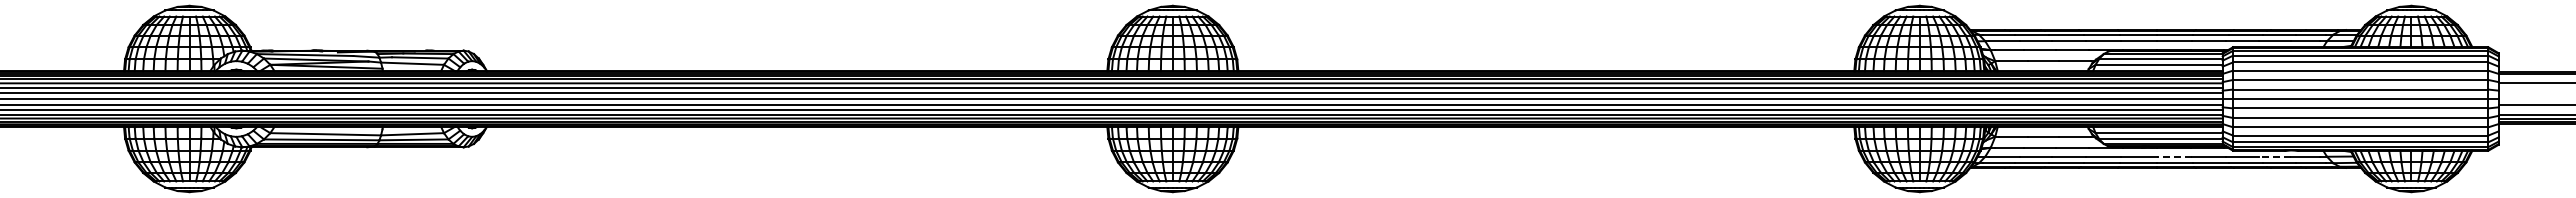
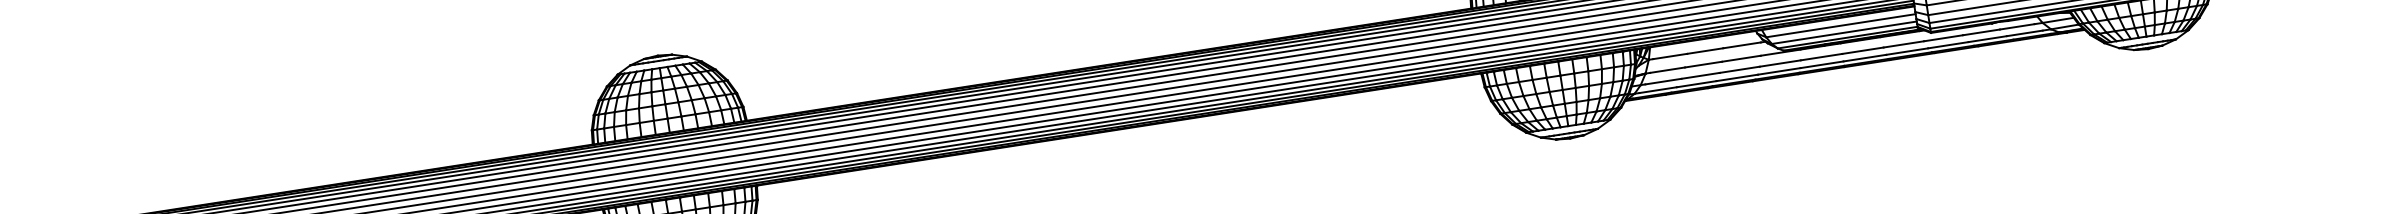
line: (2174, 156) -> (1863, 50), dashed -> solid
line: (2275, 156) -> (1981, 32), dashed -> solid

